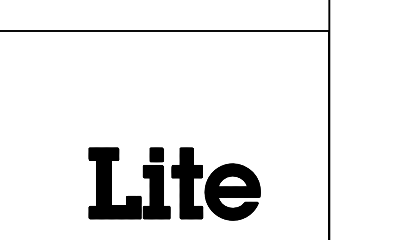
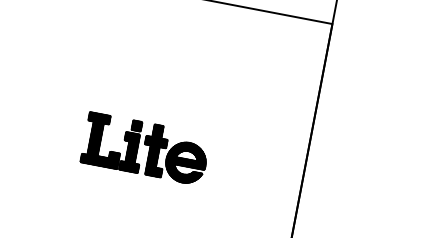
part: (174, 183) -> (145, 148), size x0.7

